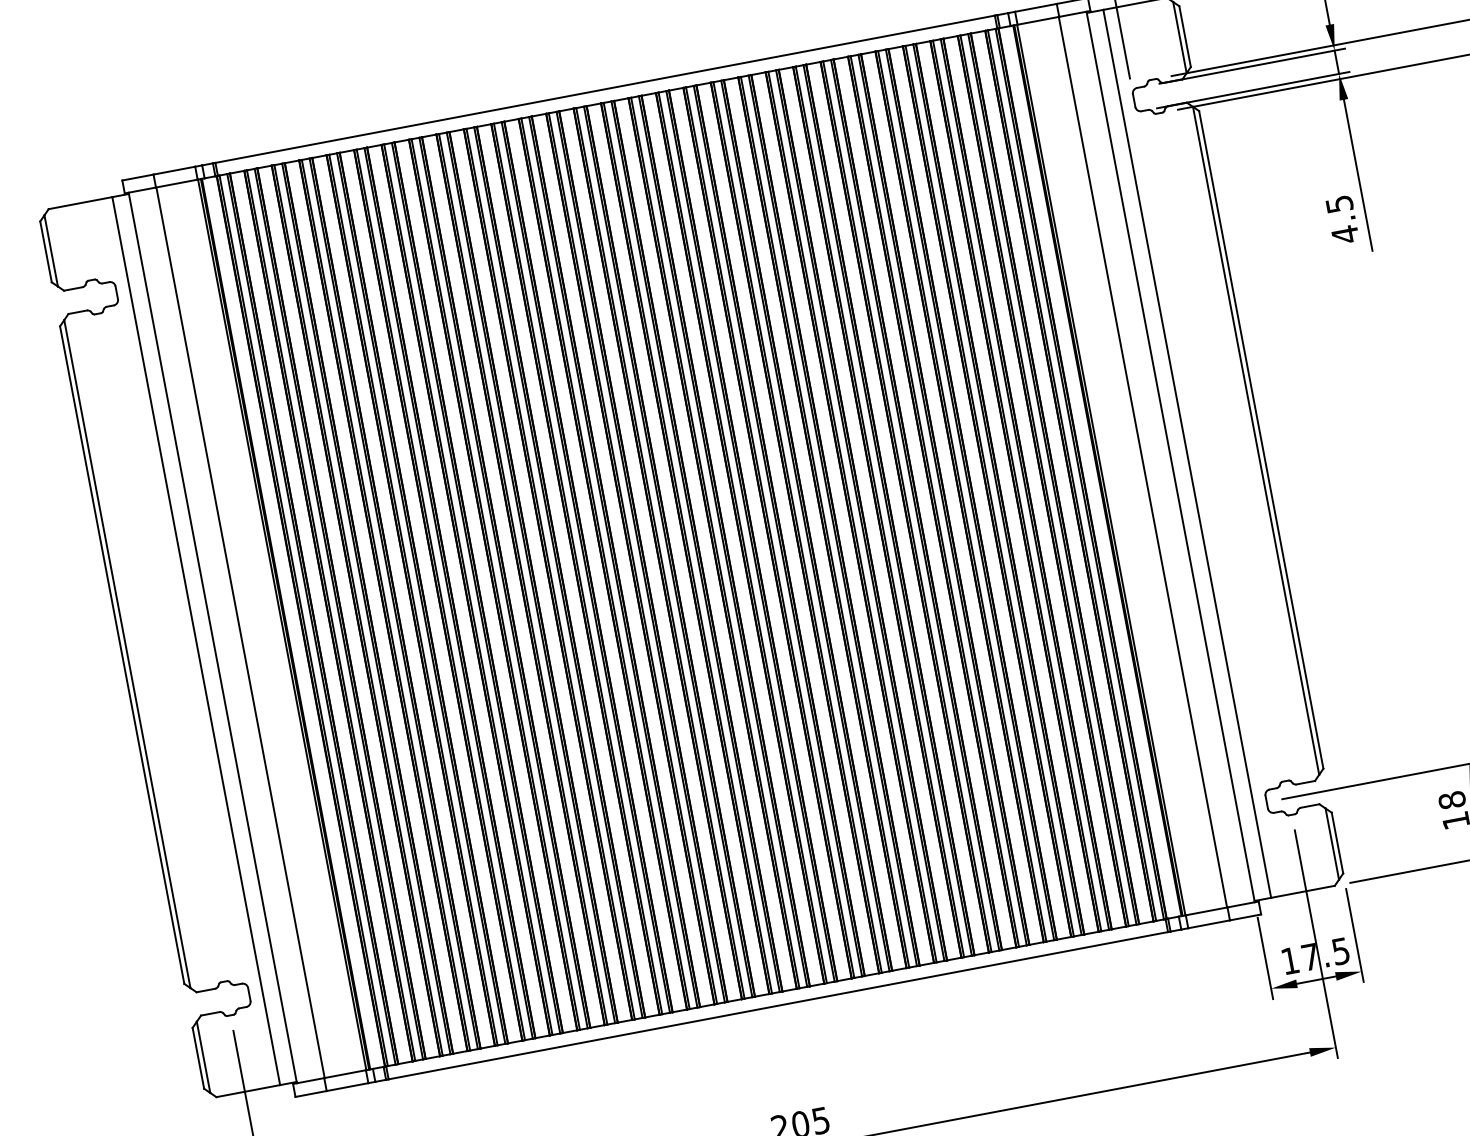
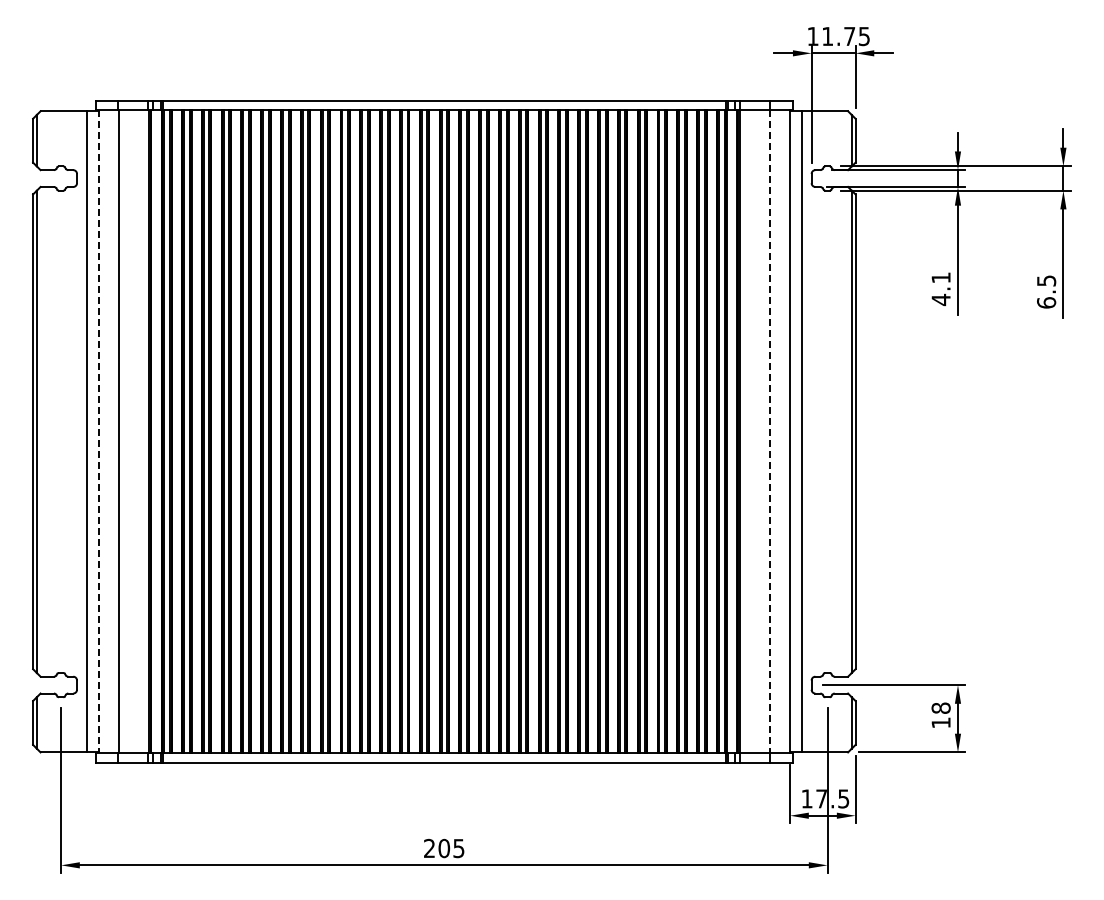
text: (1338, 203) -> (940, 277), 4.5 -> 4.1
line: (1143, 461) -> (770, 431), solid -> dashed
line: (212, 637) -> (98, 431), solid -> dashed

